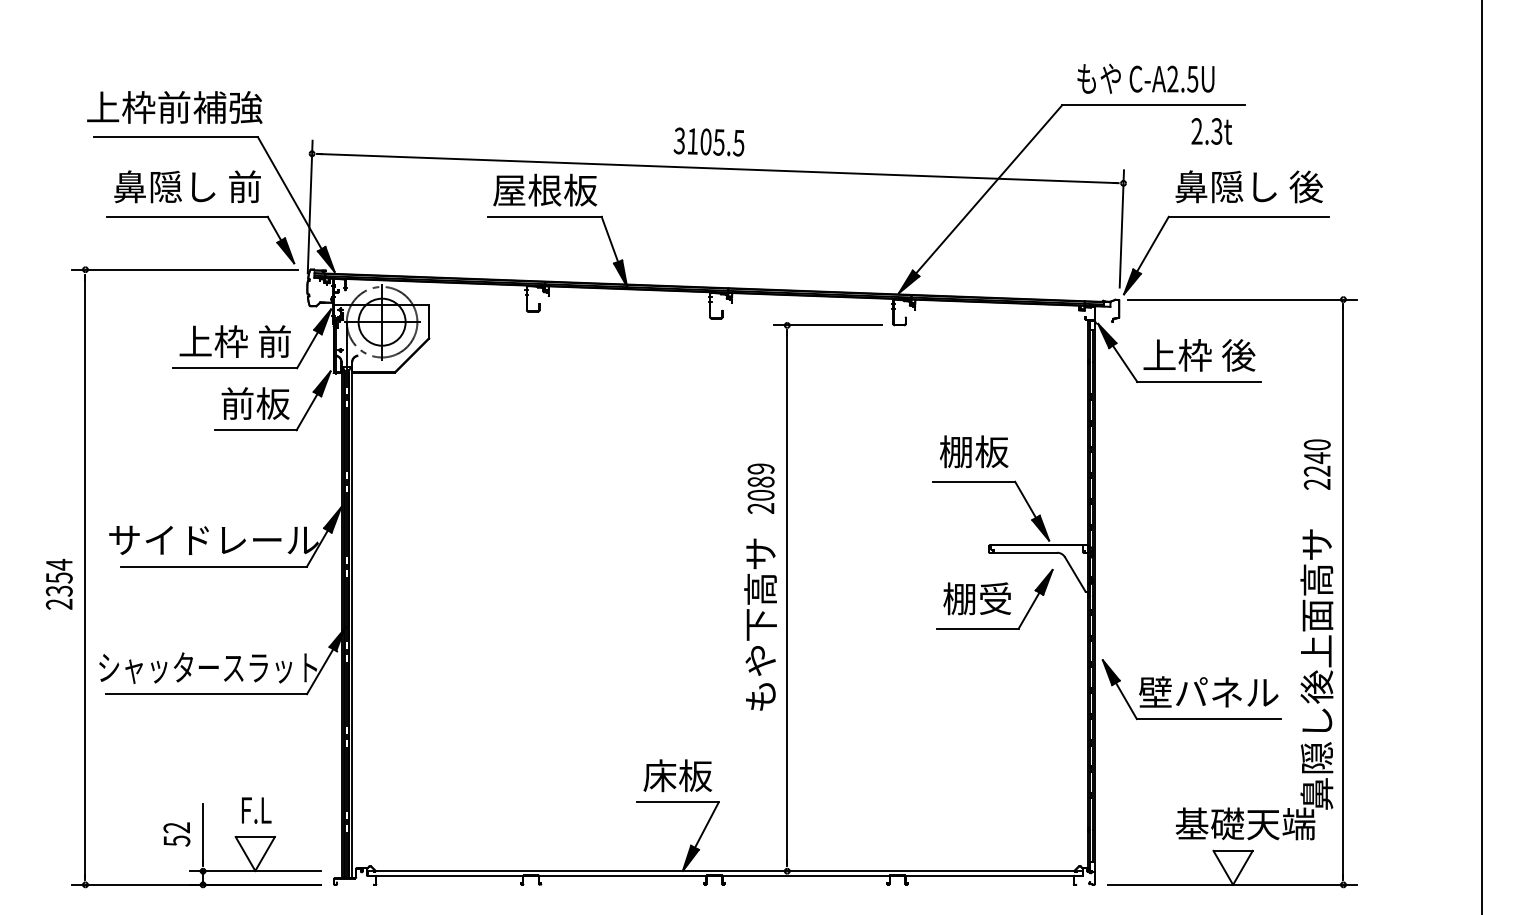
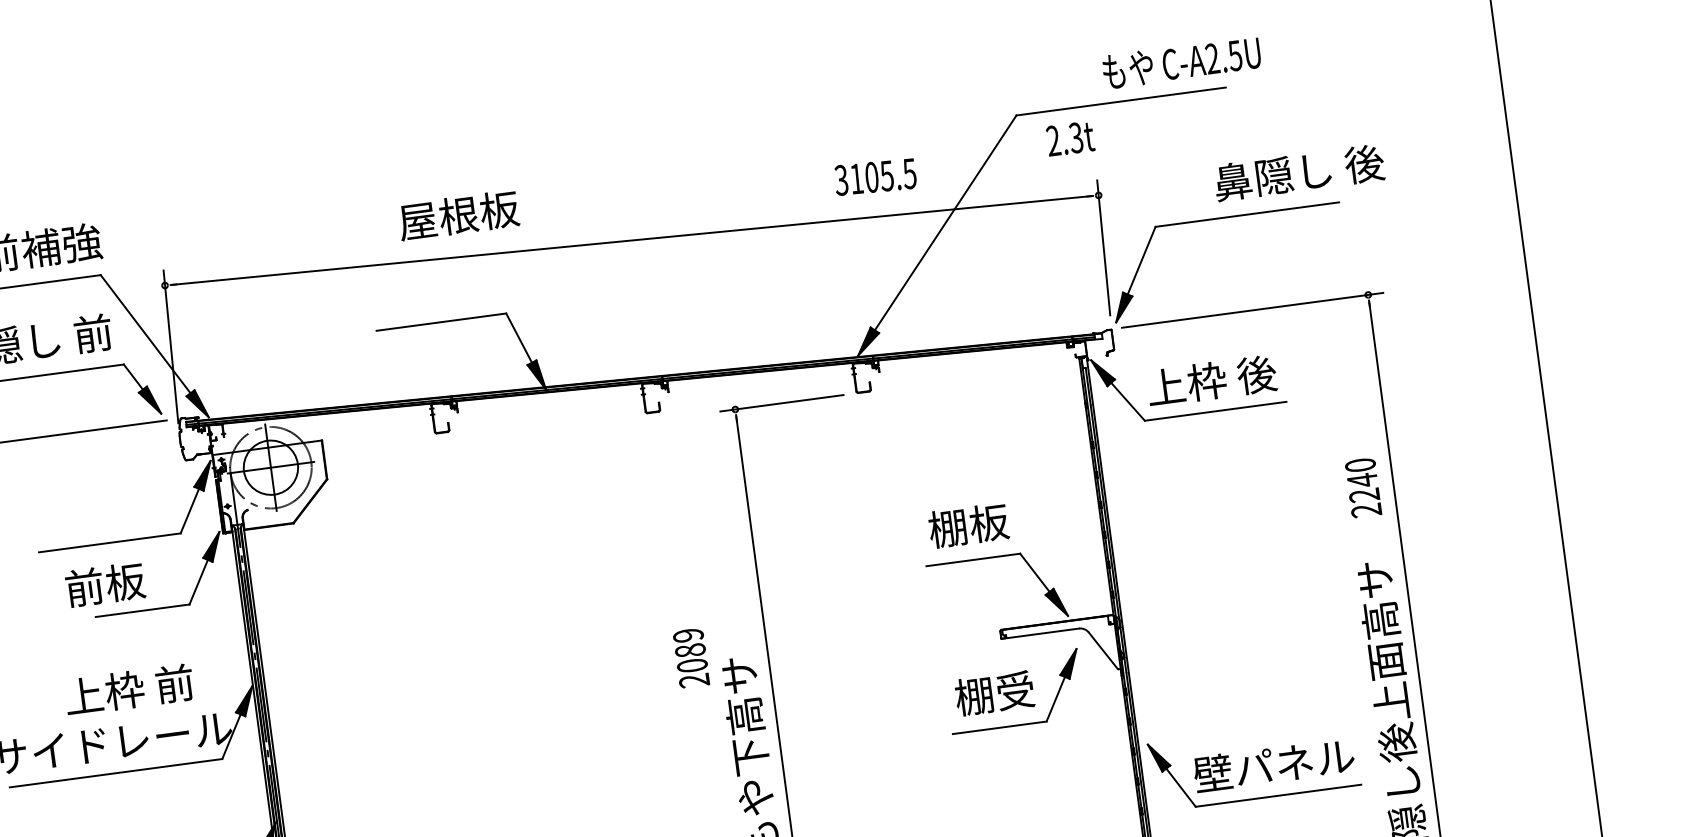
text: (1145, 78) -> (1181, 62), moved
text: (1211, 131) -> (1070, 138), moved
text: (708, 141) -> (874, 176), moved
text: (1248, 186) -> (1298, 172), moved
text: (545, 189) -> (459, 214), moved
text: (234, 341) -> (128, 689), moved
text: (255, 403) -> (105, 584), moved
text: (760, 488) -> (690, 657), moved

